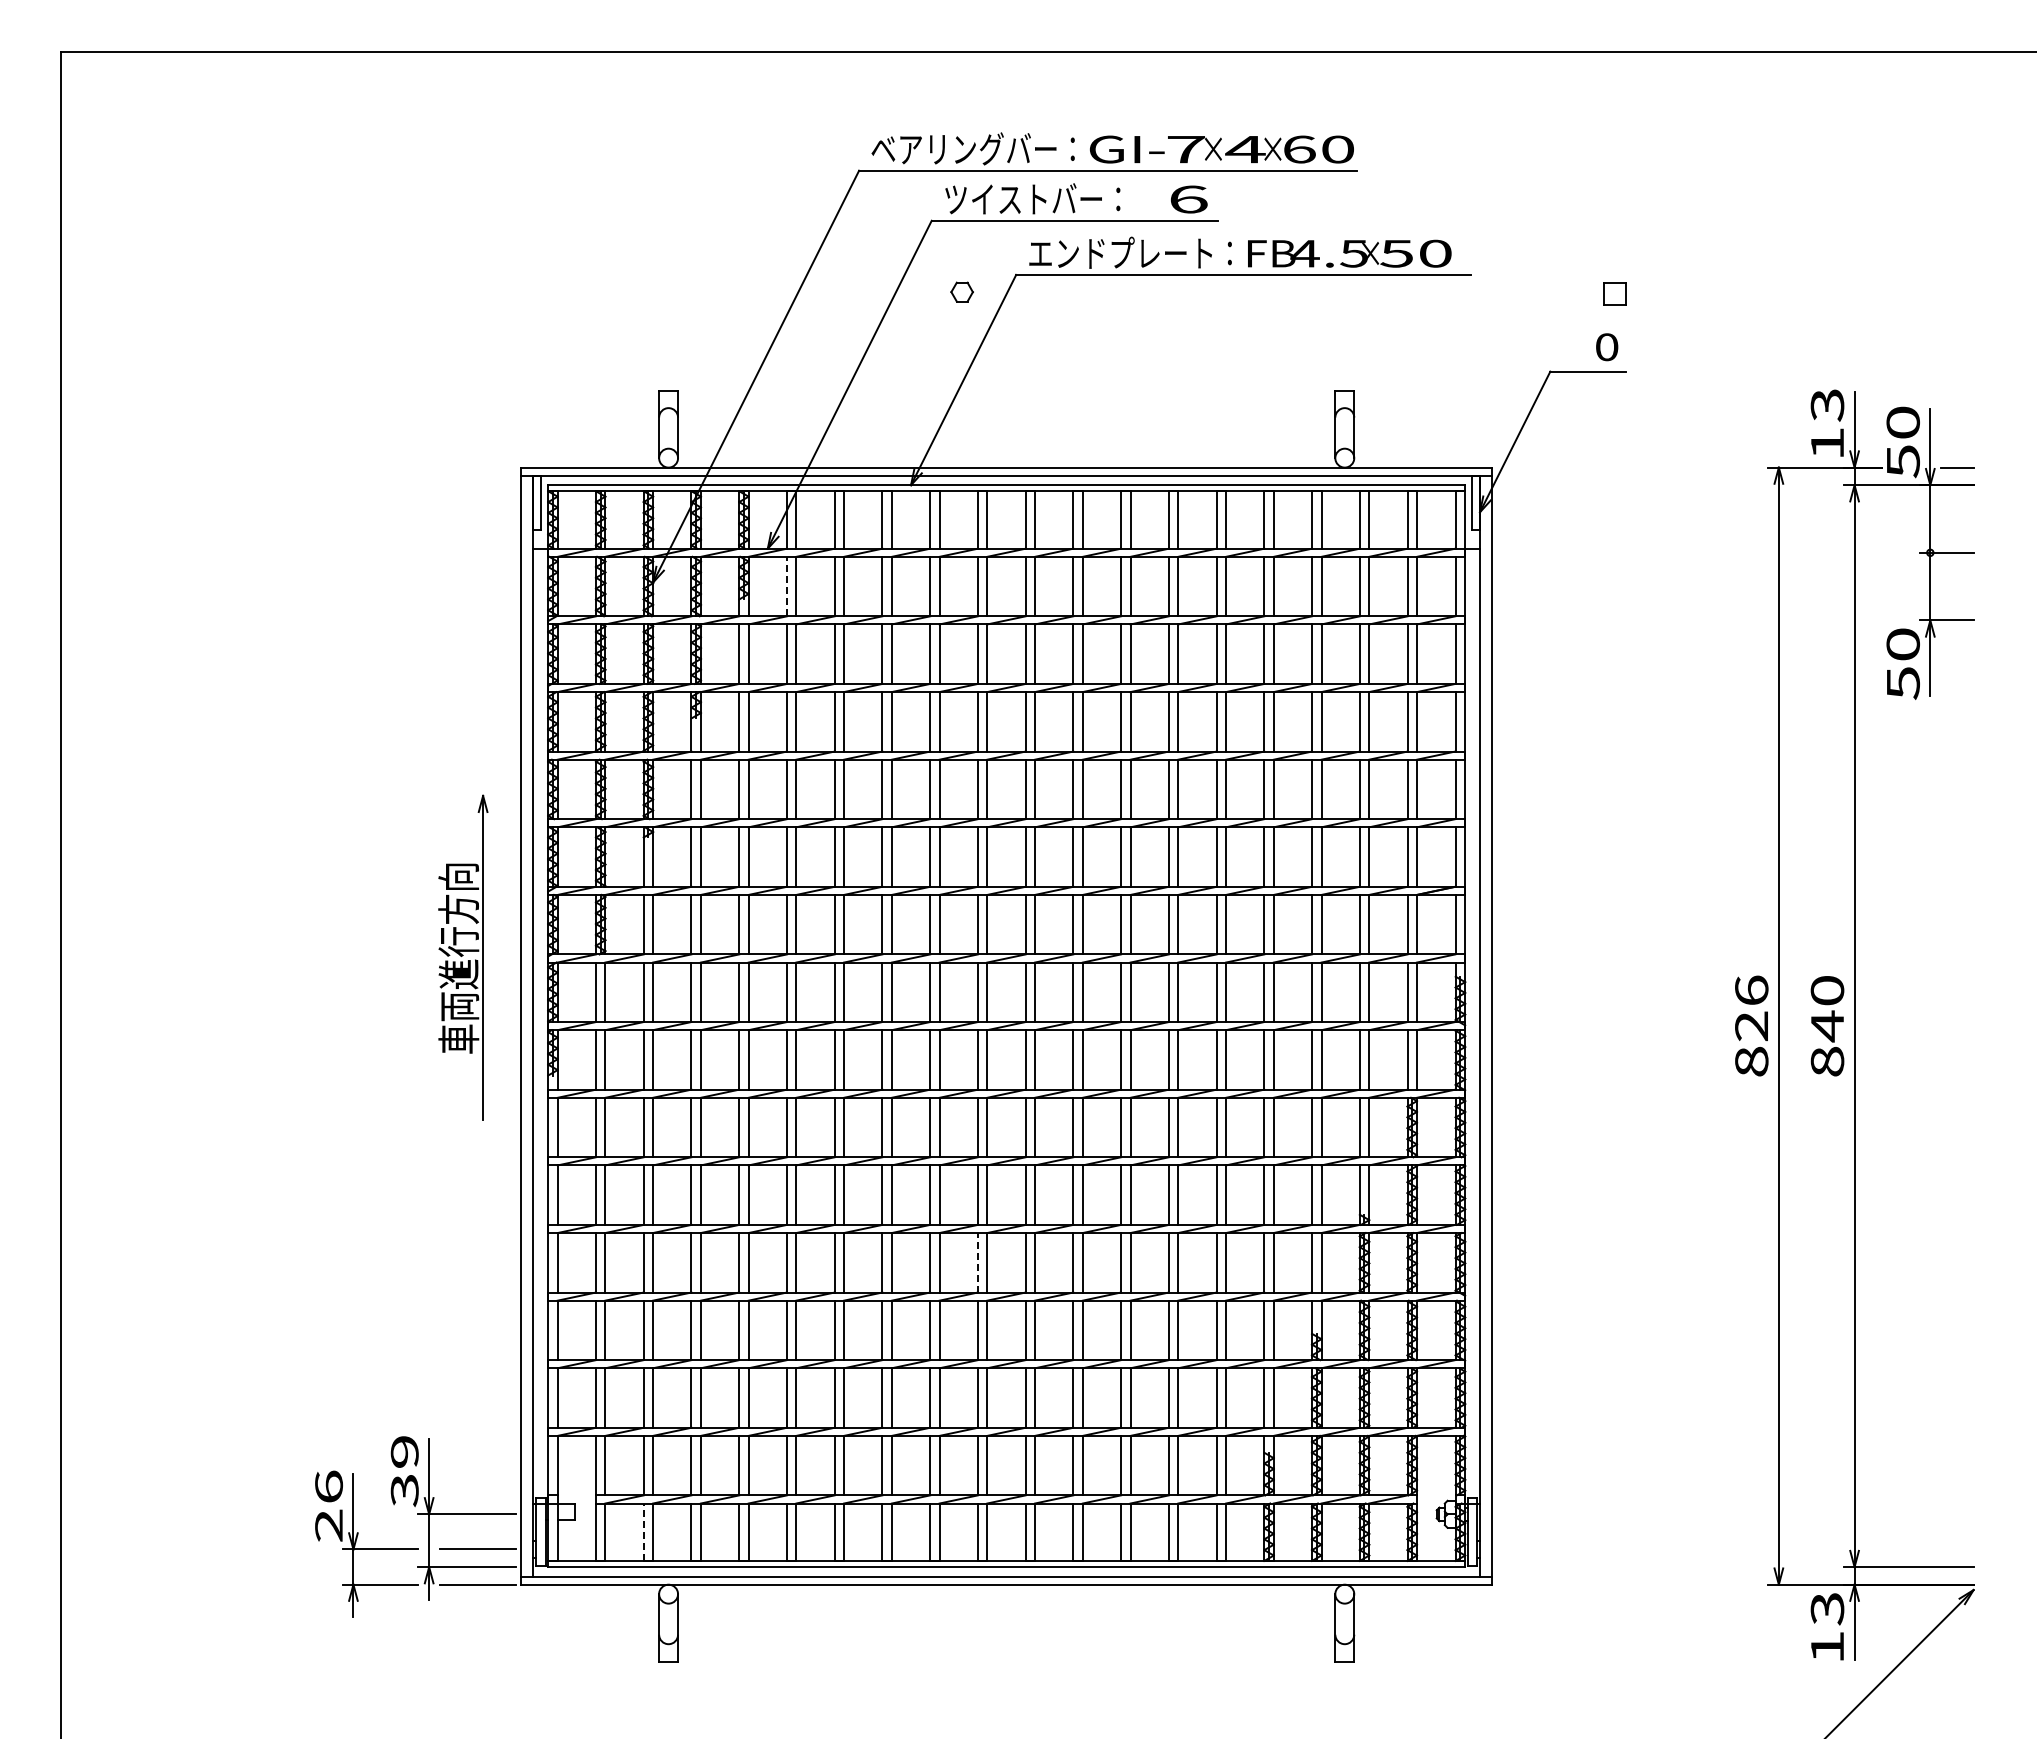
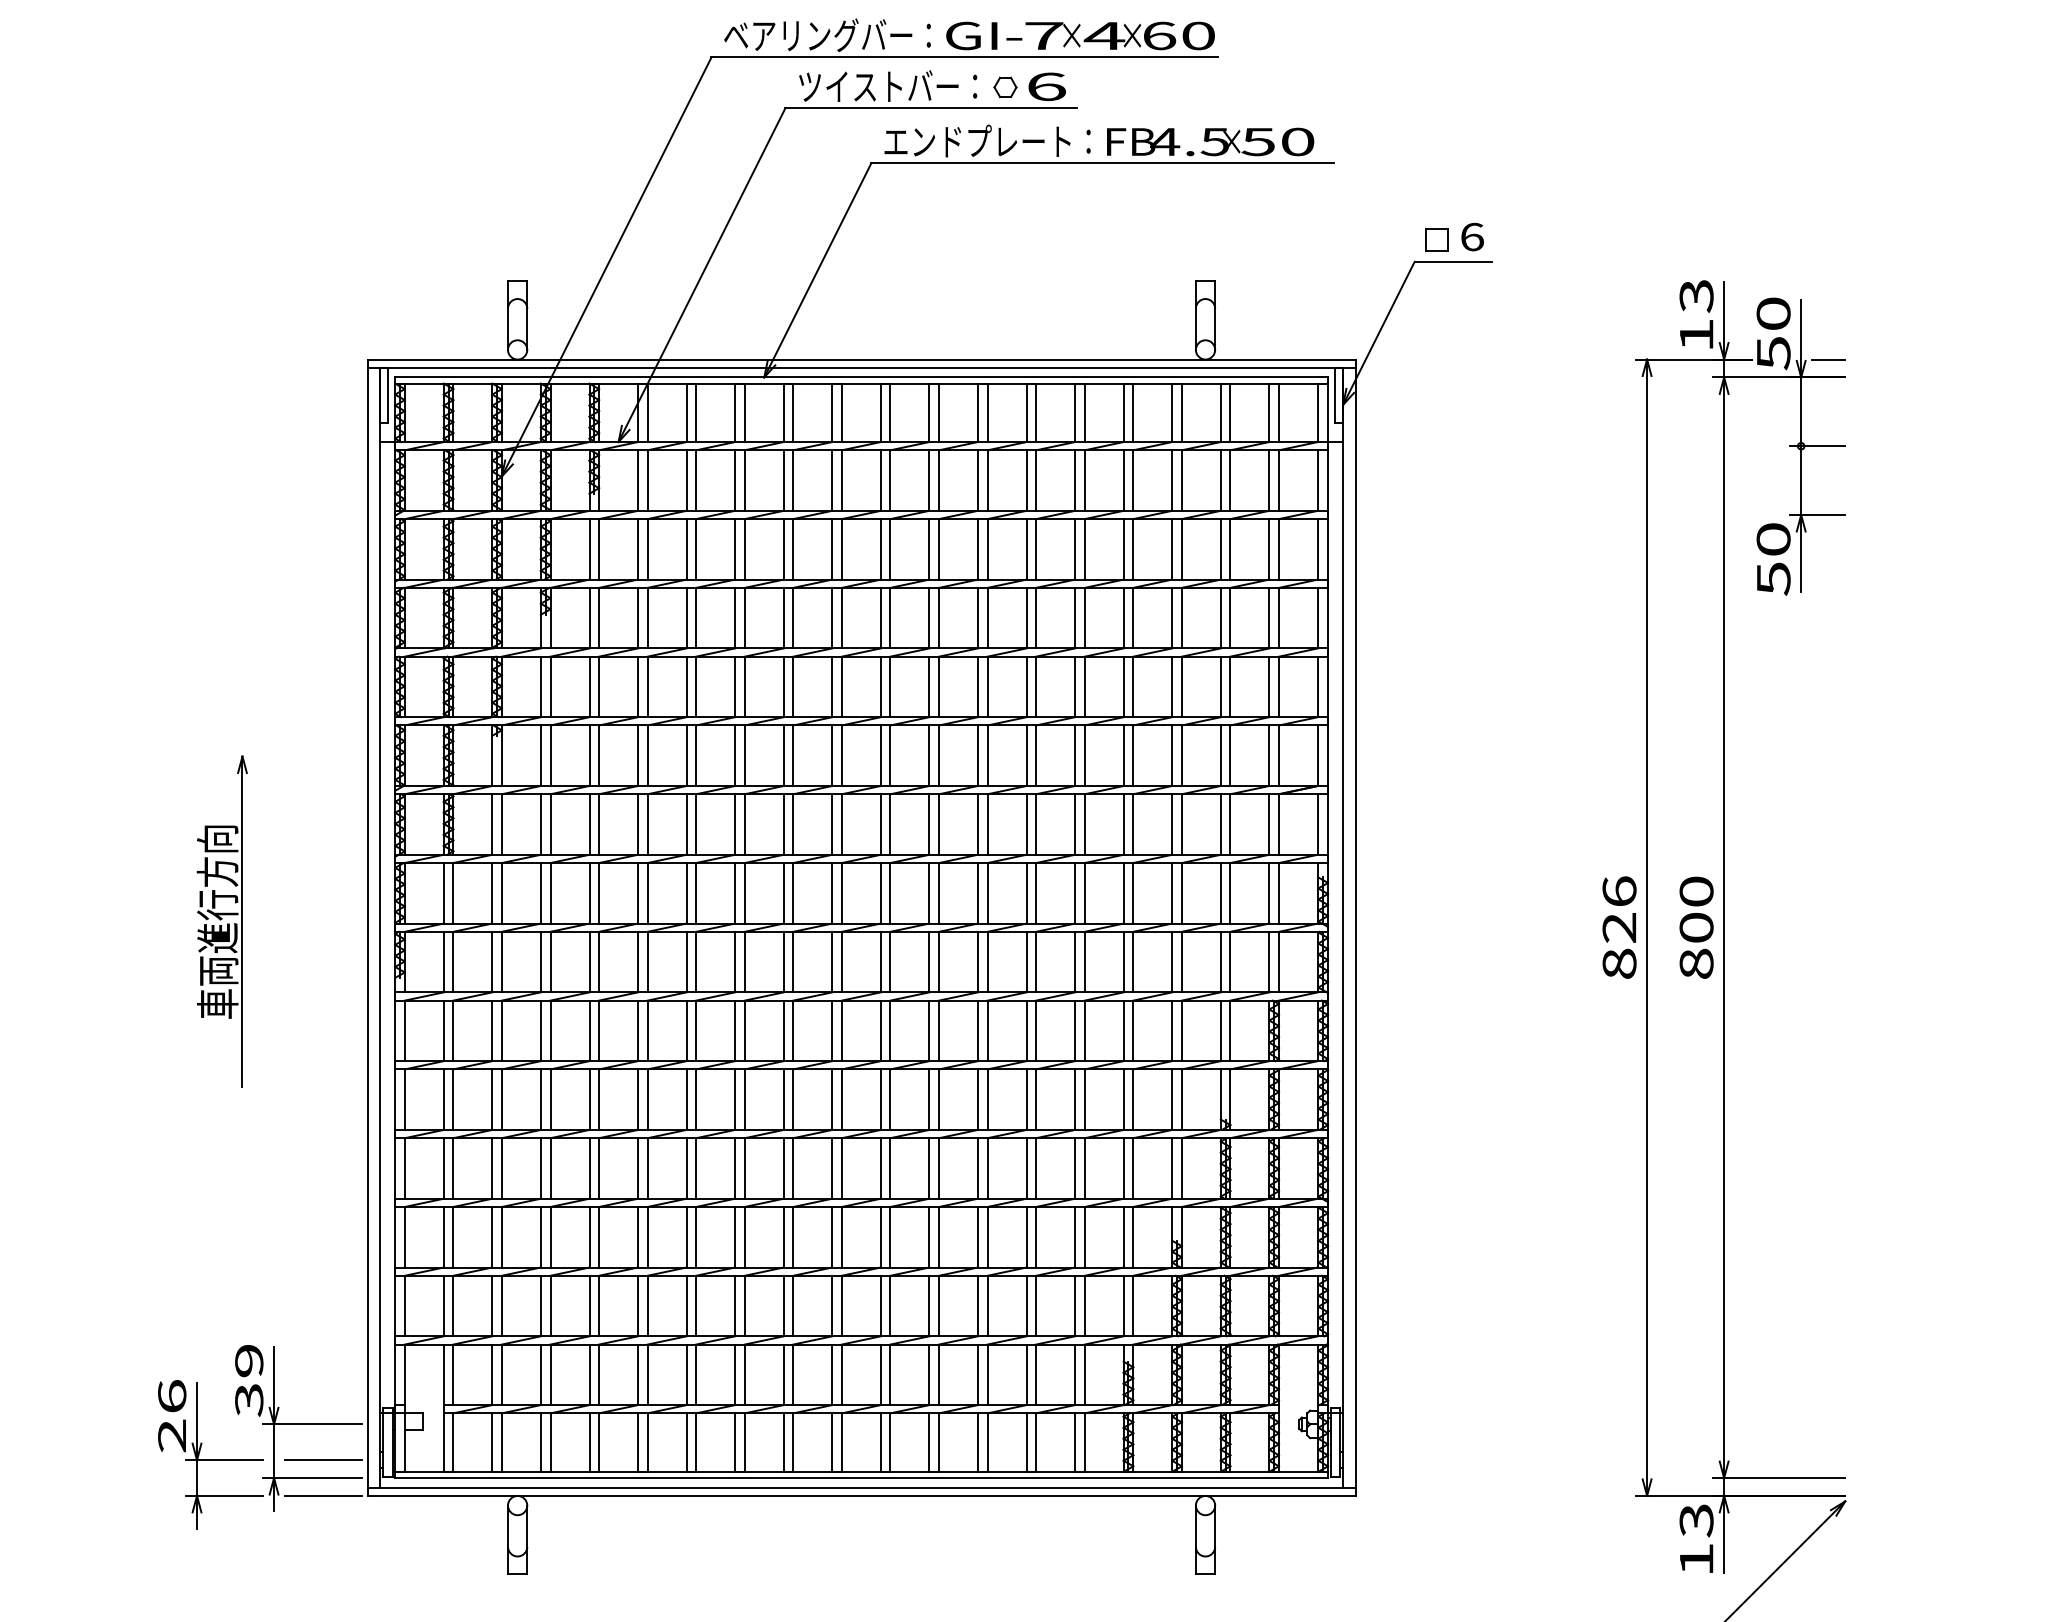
part: (961, 291) -> (1004, 86), moved
part: (1614, 293) -> (1436, 239), moved
text: (1607, 347) -> (1472, 237), 0 -> 6
line: (786, 586) -> (637, 480), dashed -> solid
part: (463, 957) -> (222, 920), moved
text: (1827, 1026) -> (1696, 928), 840 -> 800
line: (977, 1262) -> (831, 1168), dashed -> solid
line: (643, 1532) -> (492, 1442), dashed -> solid

